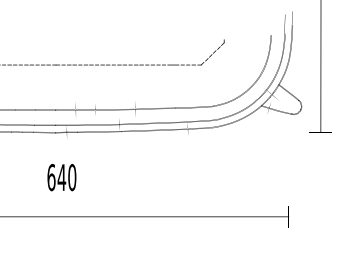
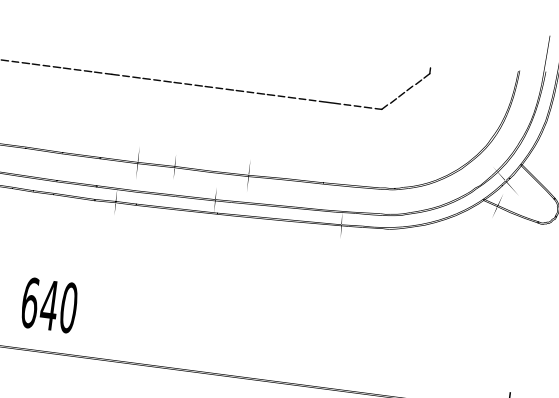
text: (61, 177) -> (48, 305), moved

